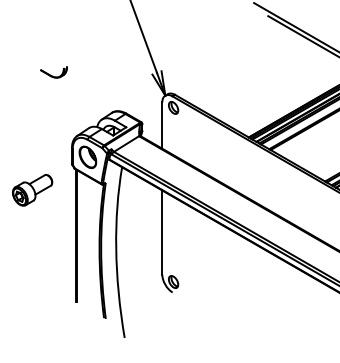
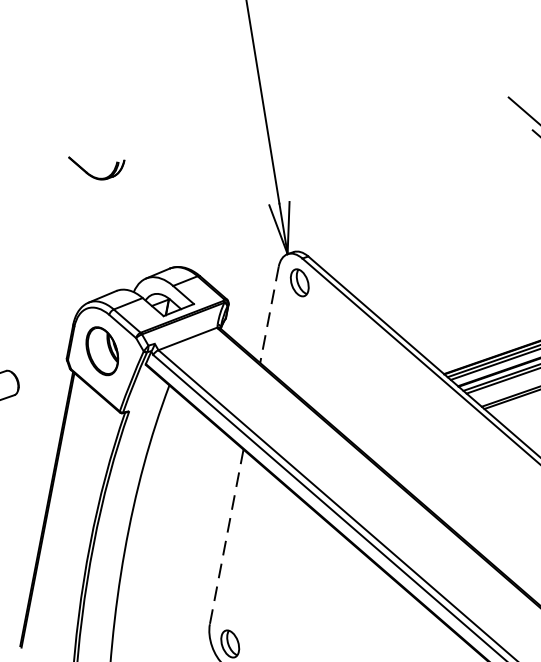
part: (53, 72) -> (93, 166), moved
line: (162, 126) -> (269, 316), solid -> dashed
line: (162, 233) -> (226, 538), solid -> dashed

